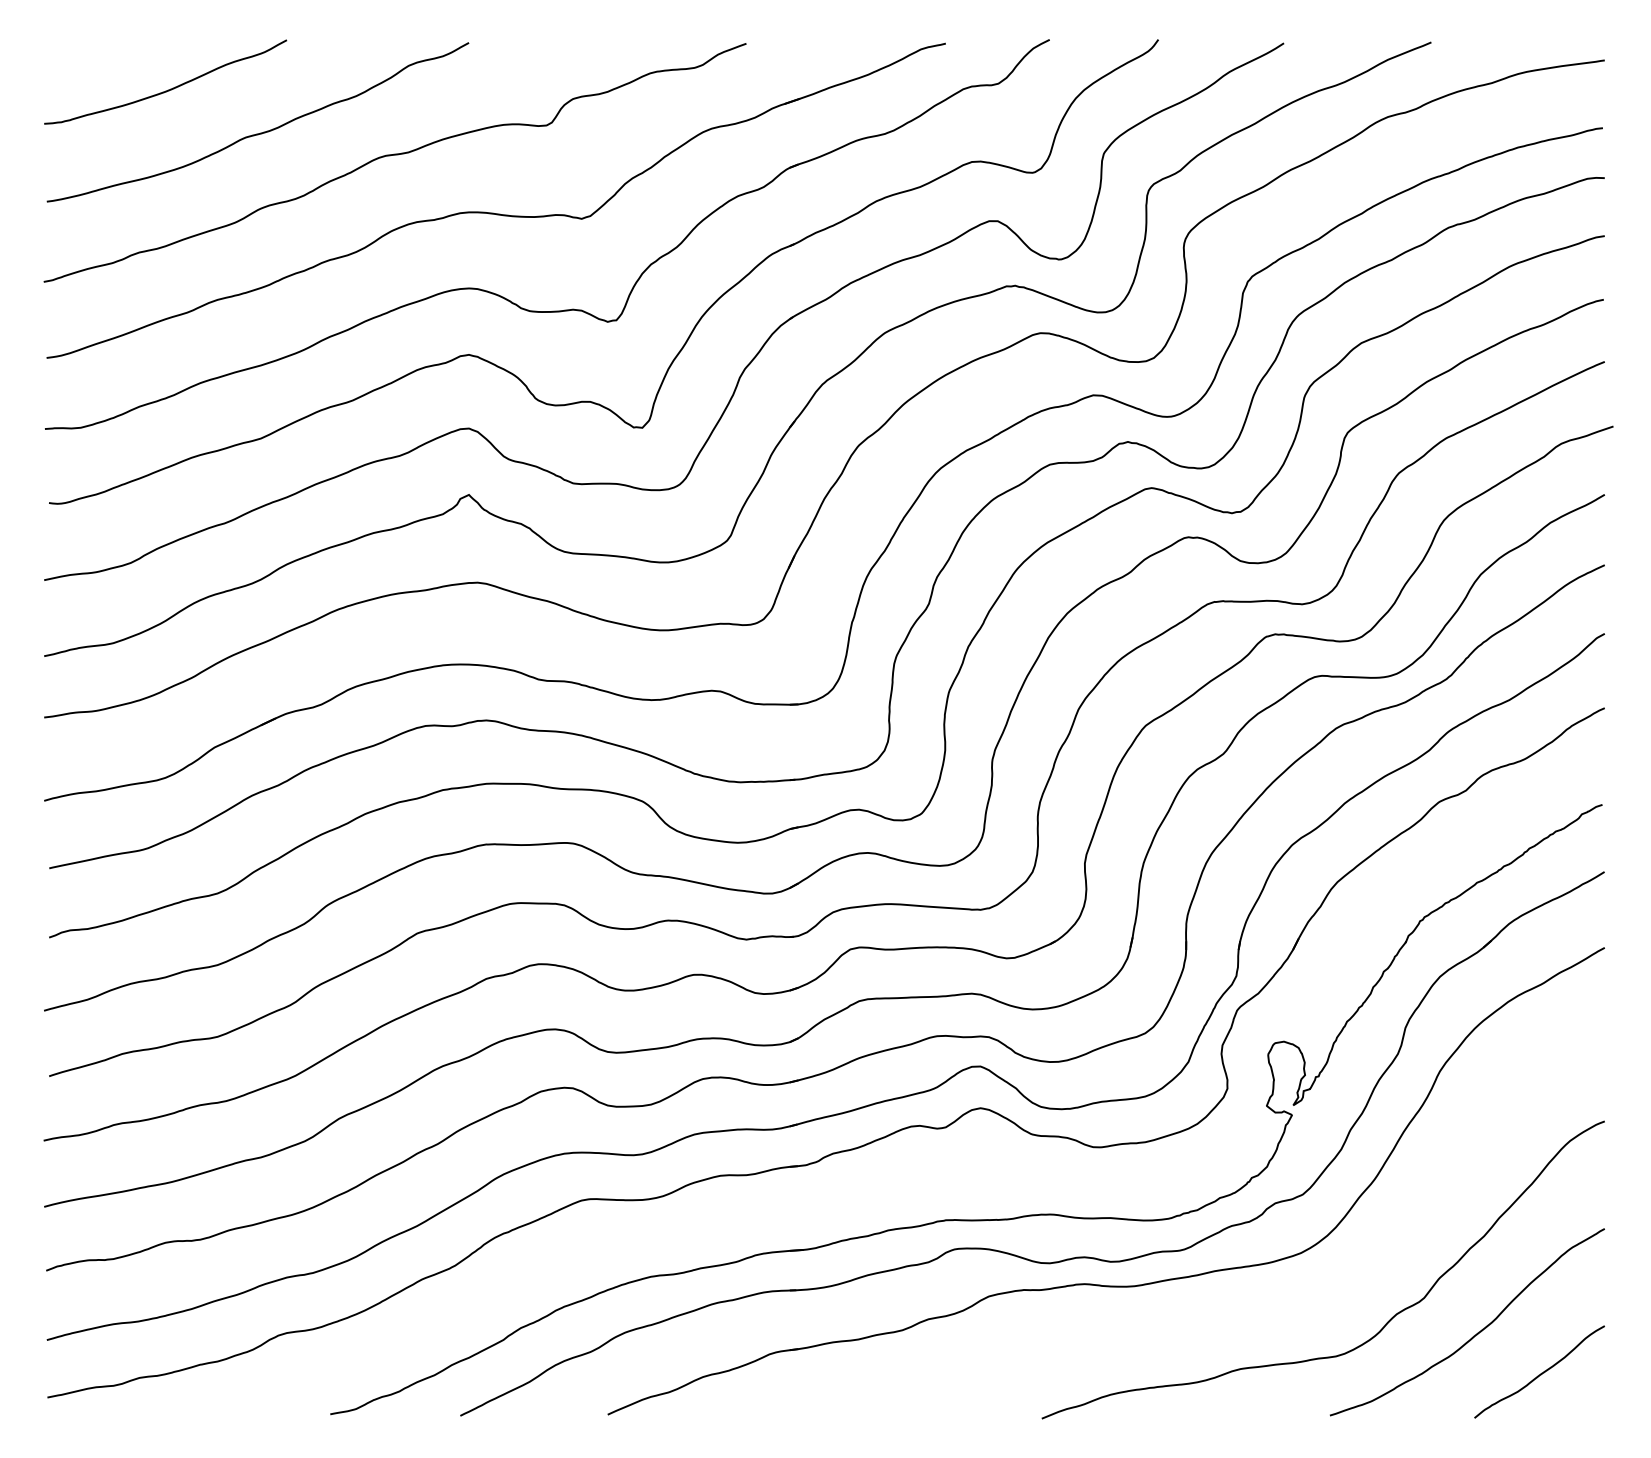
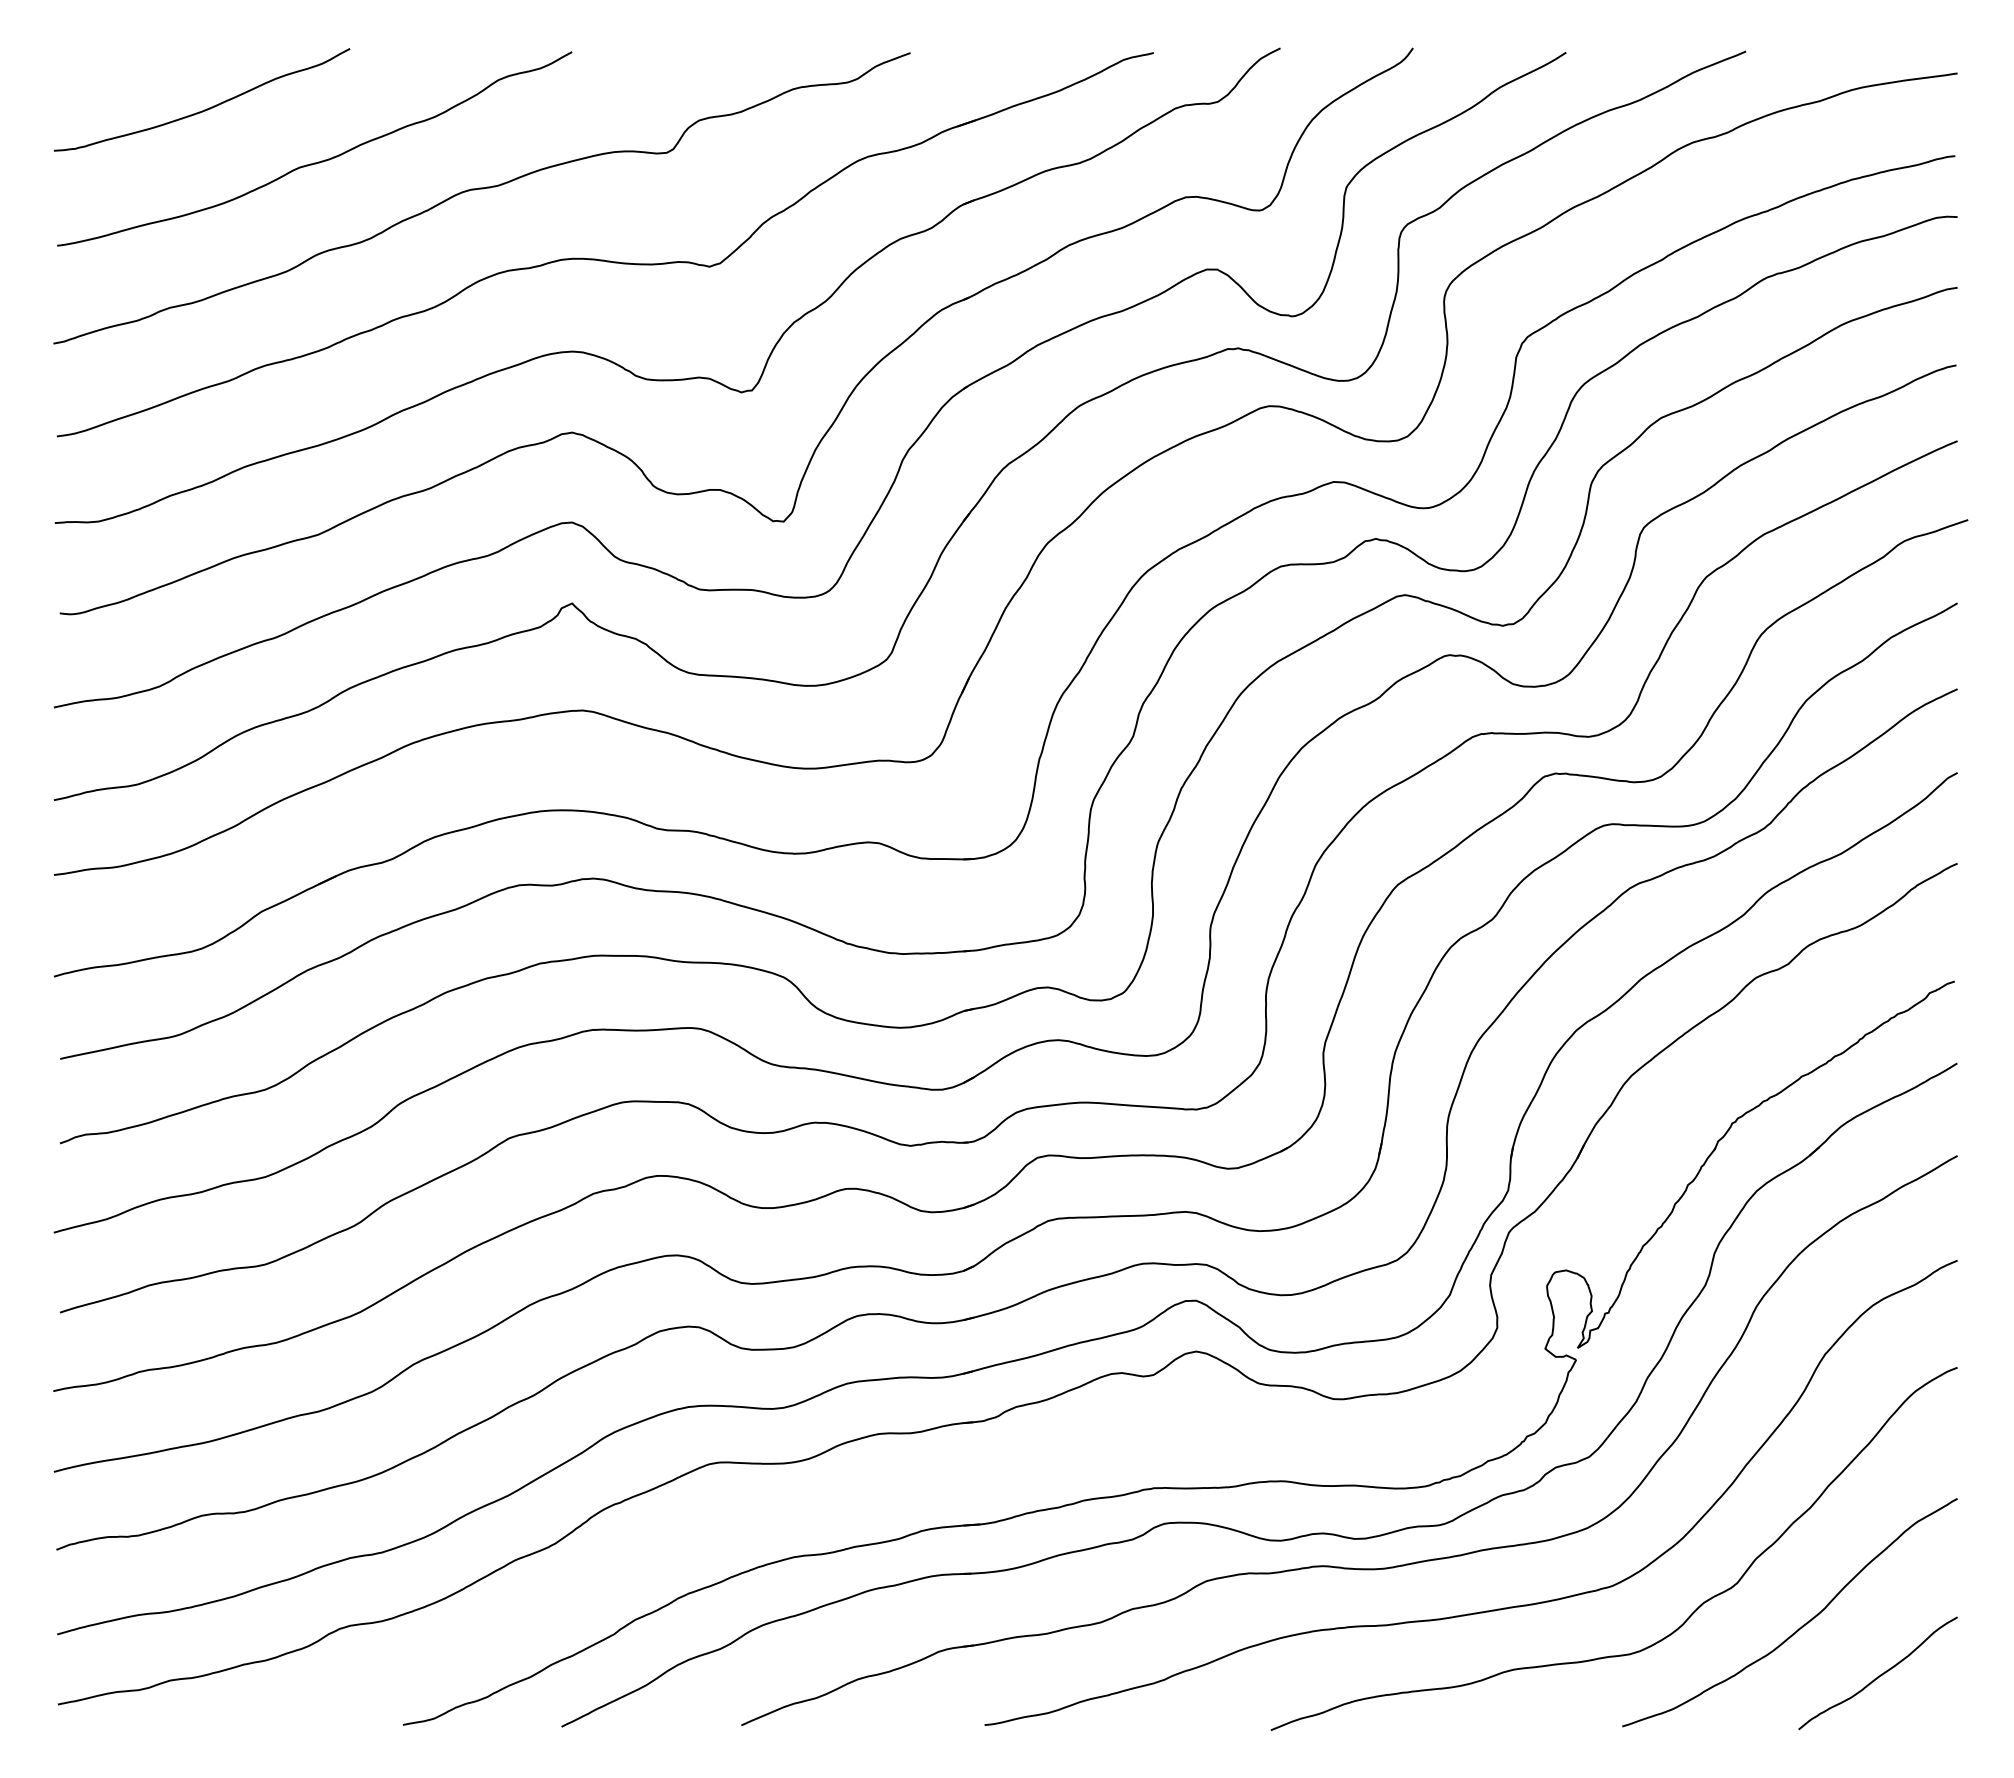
curve: (1217, 1320) -> (1485, 1610), added

